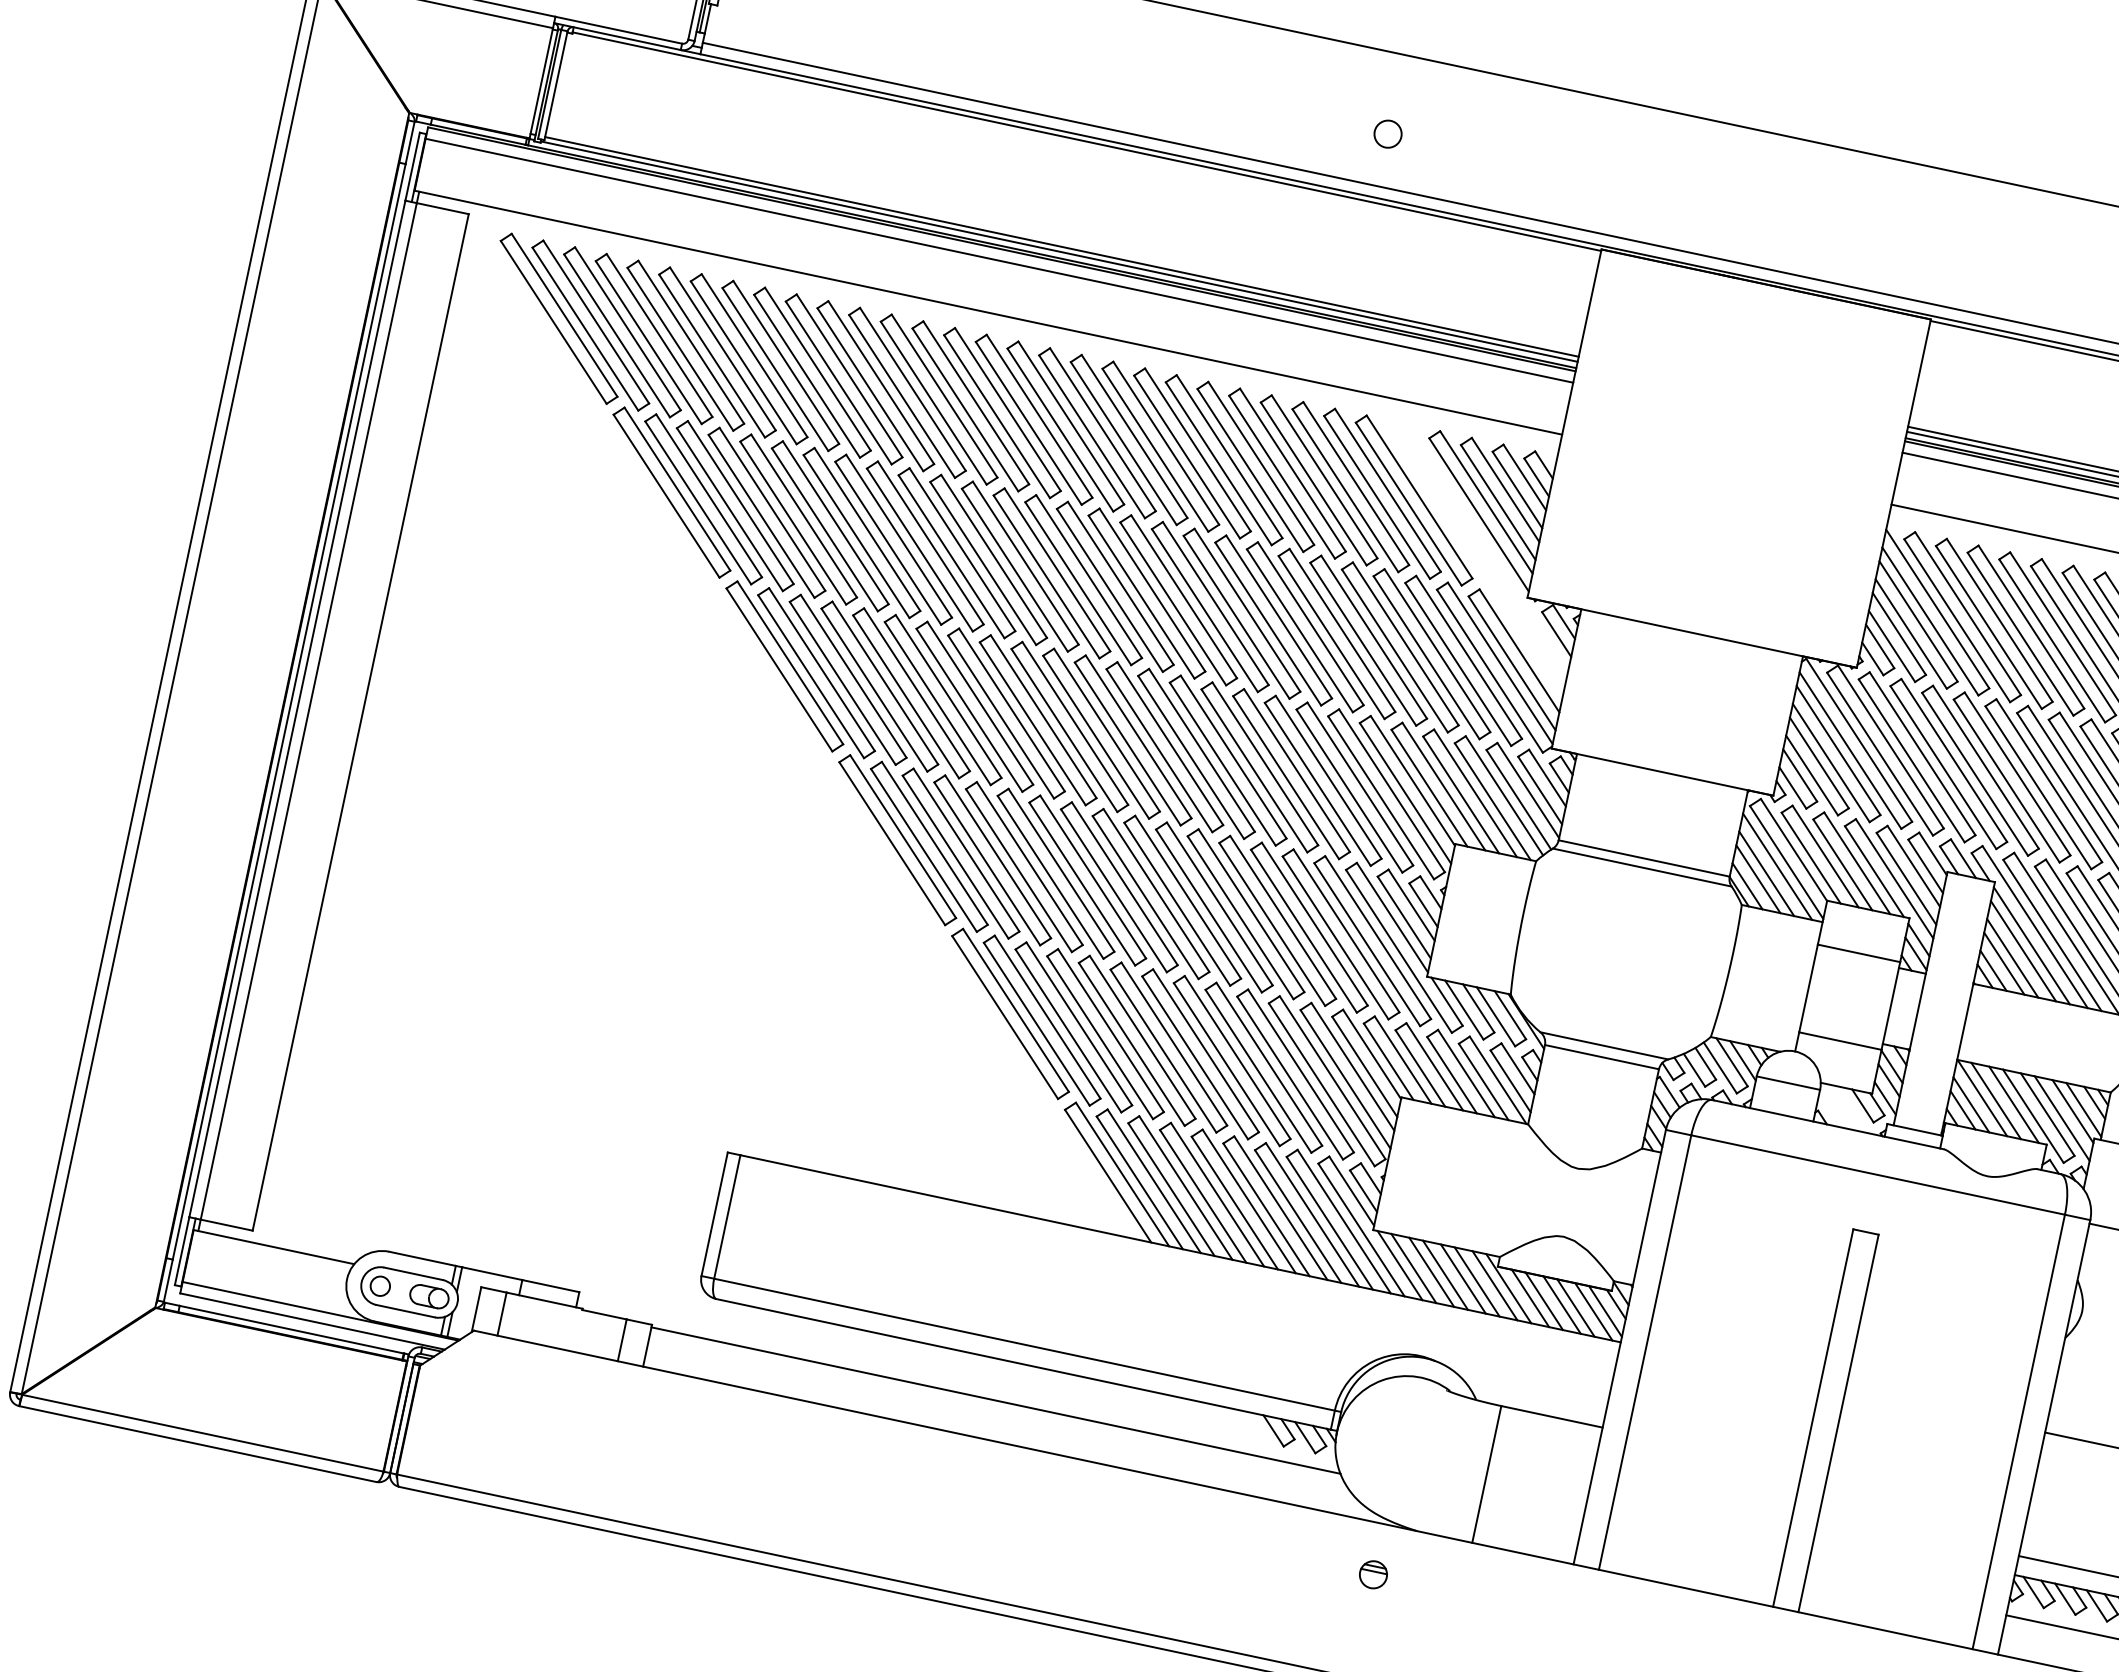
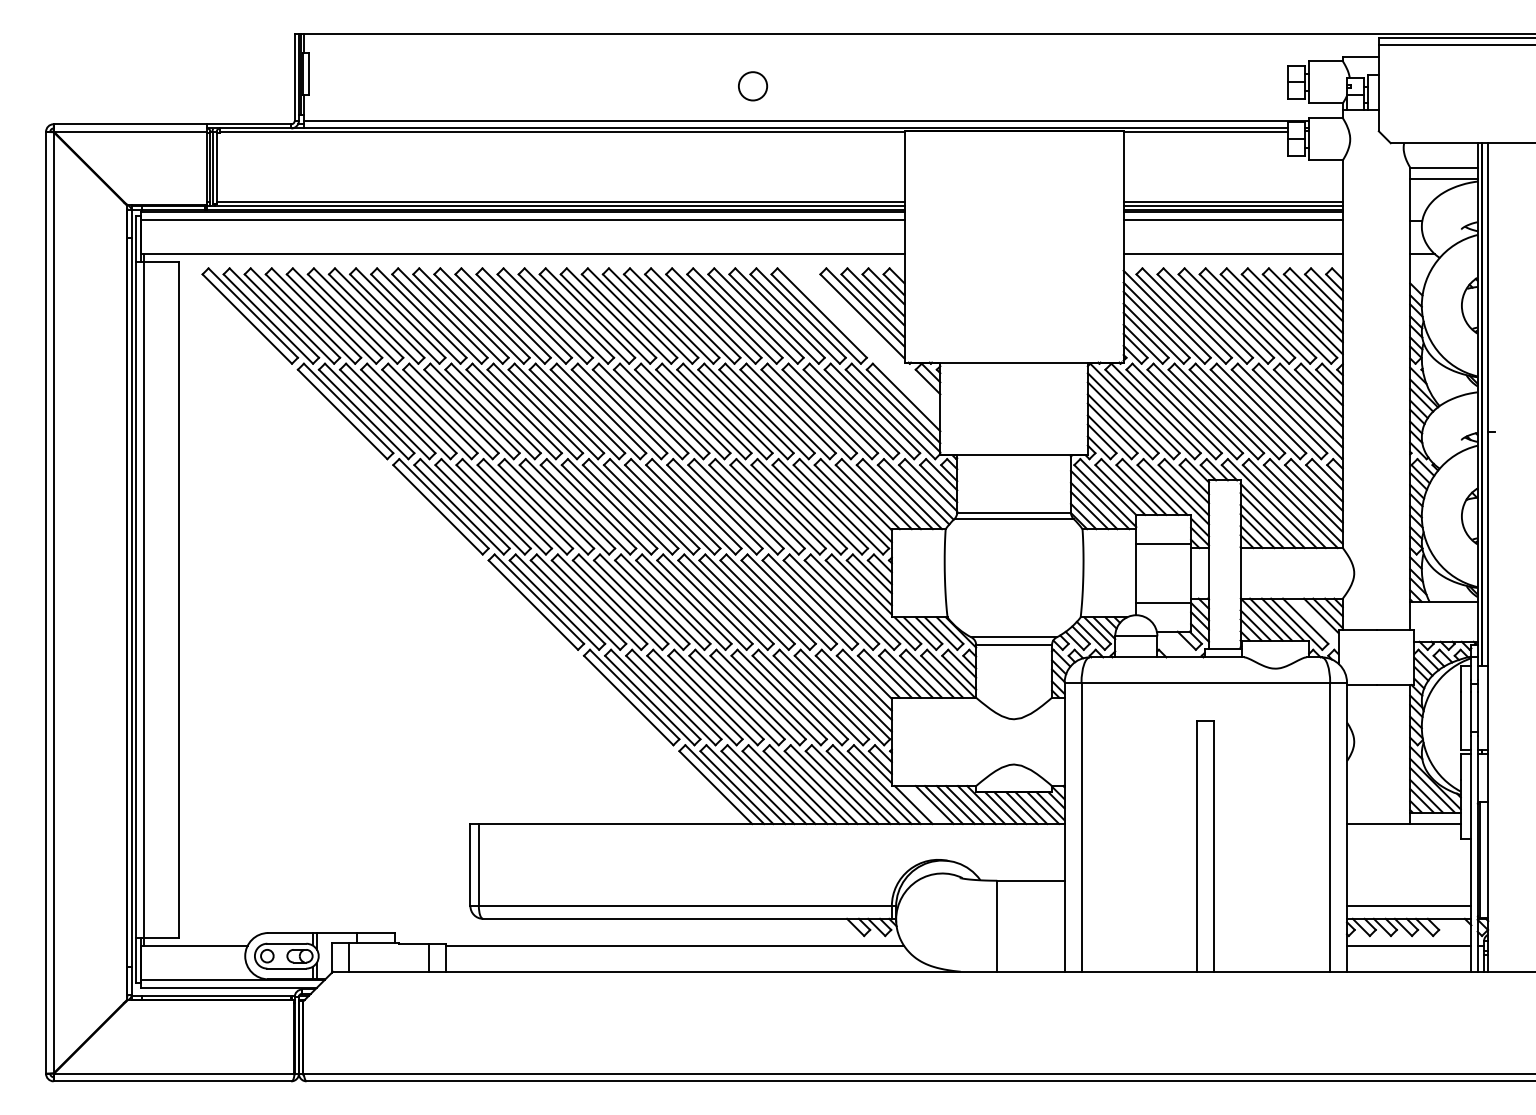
circle: (1387, 134) -> (752, 86), size x1.6
line: (2062, 1118) -> (1315, 621), removed
line: (1413, 1269) -> (922, 805), removed
part: (1373, 1574) -> (938, 1005), removed

